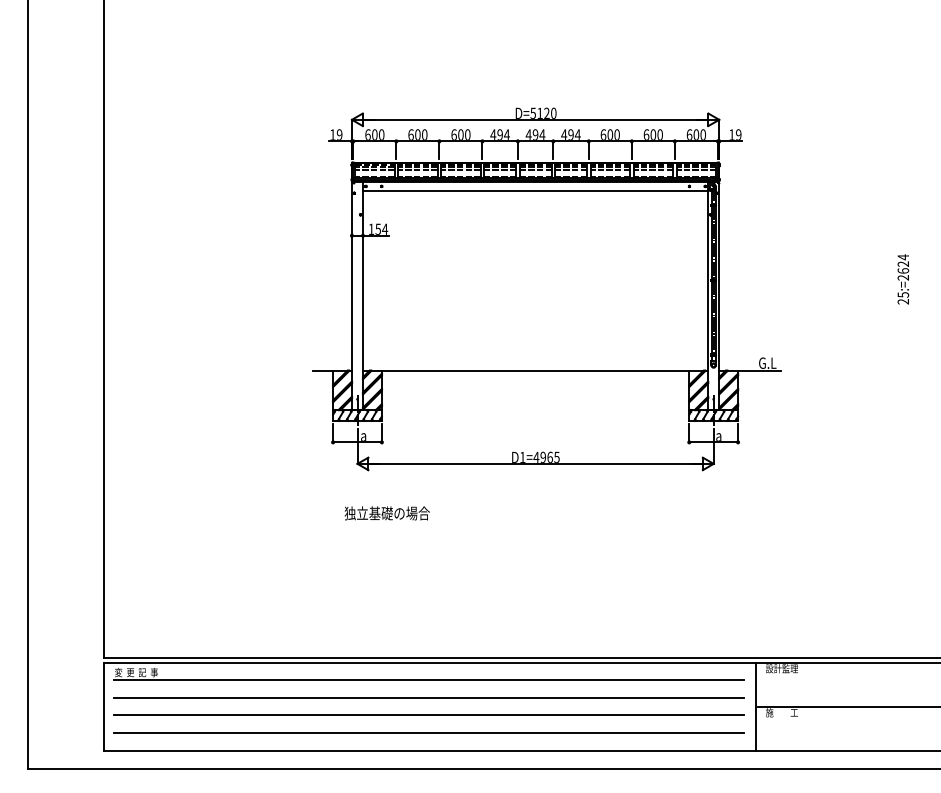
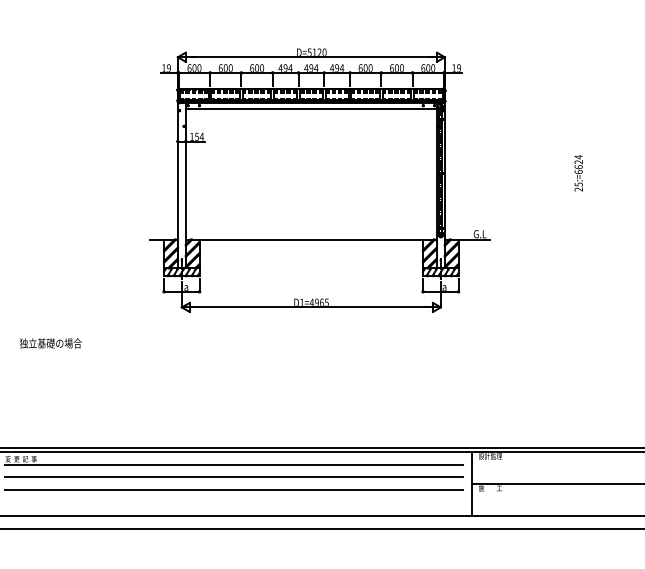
text: (903, 277) -> (578, 171), 25:=2624 -> 25:=6624
text: (386, 513) -> (50, 343), moved
line: (428, 732) -> (233, 502), removed

